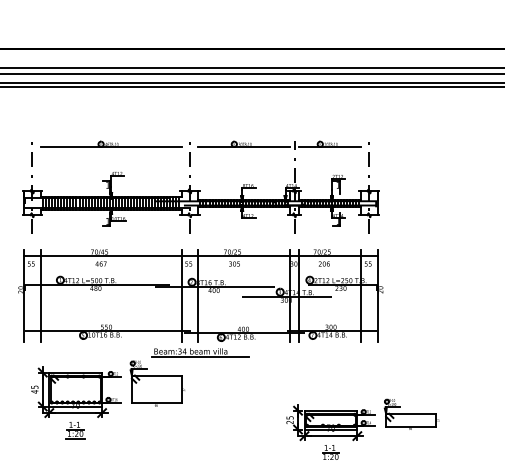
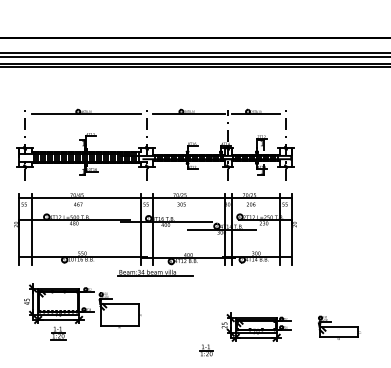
part: (157, 383) -> (120, 310), moved
part: (411, 413) -> (339, 327), moved
part: (330, 452) -> (206, 350), moved

